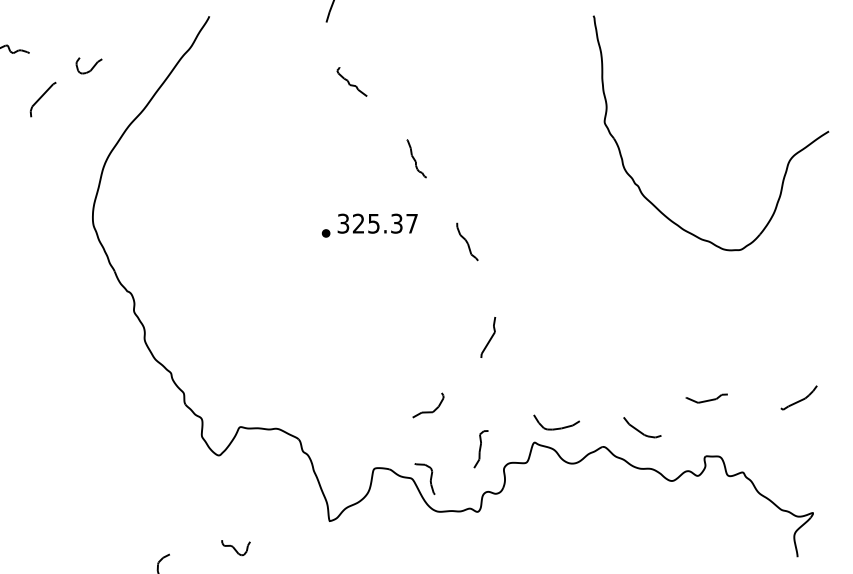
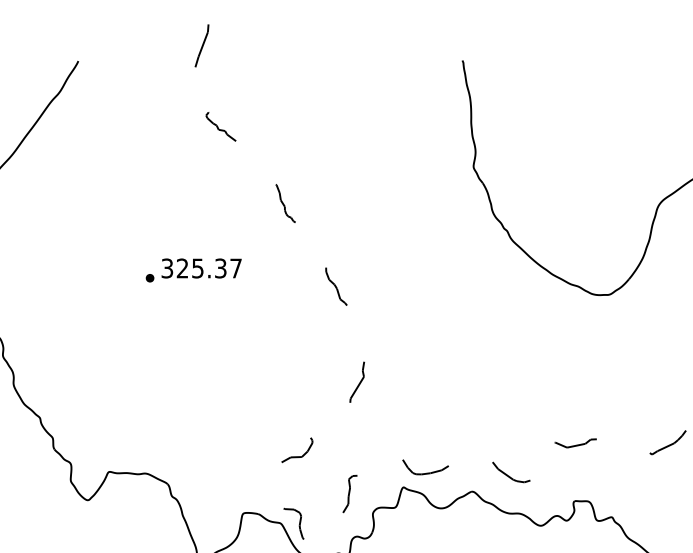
text: (369, 225) -> (193, 270), moved

